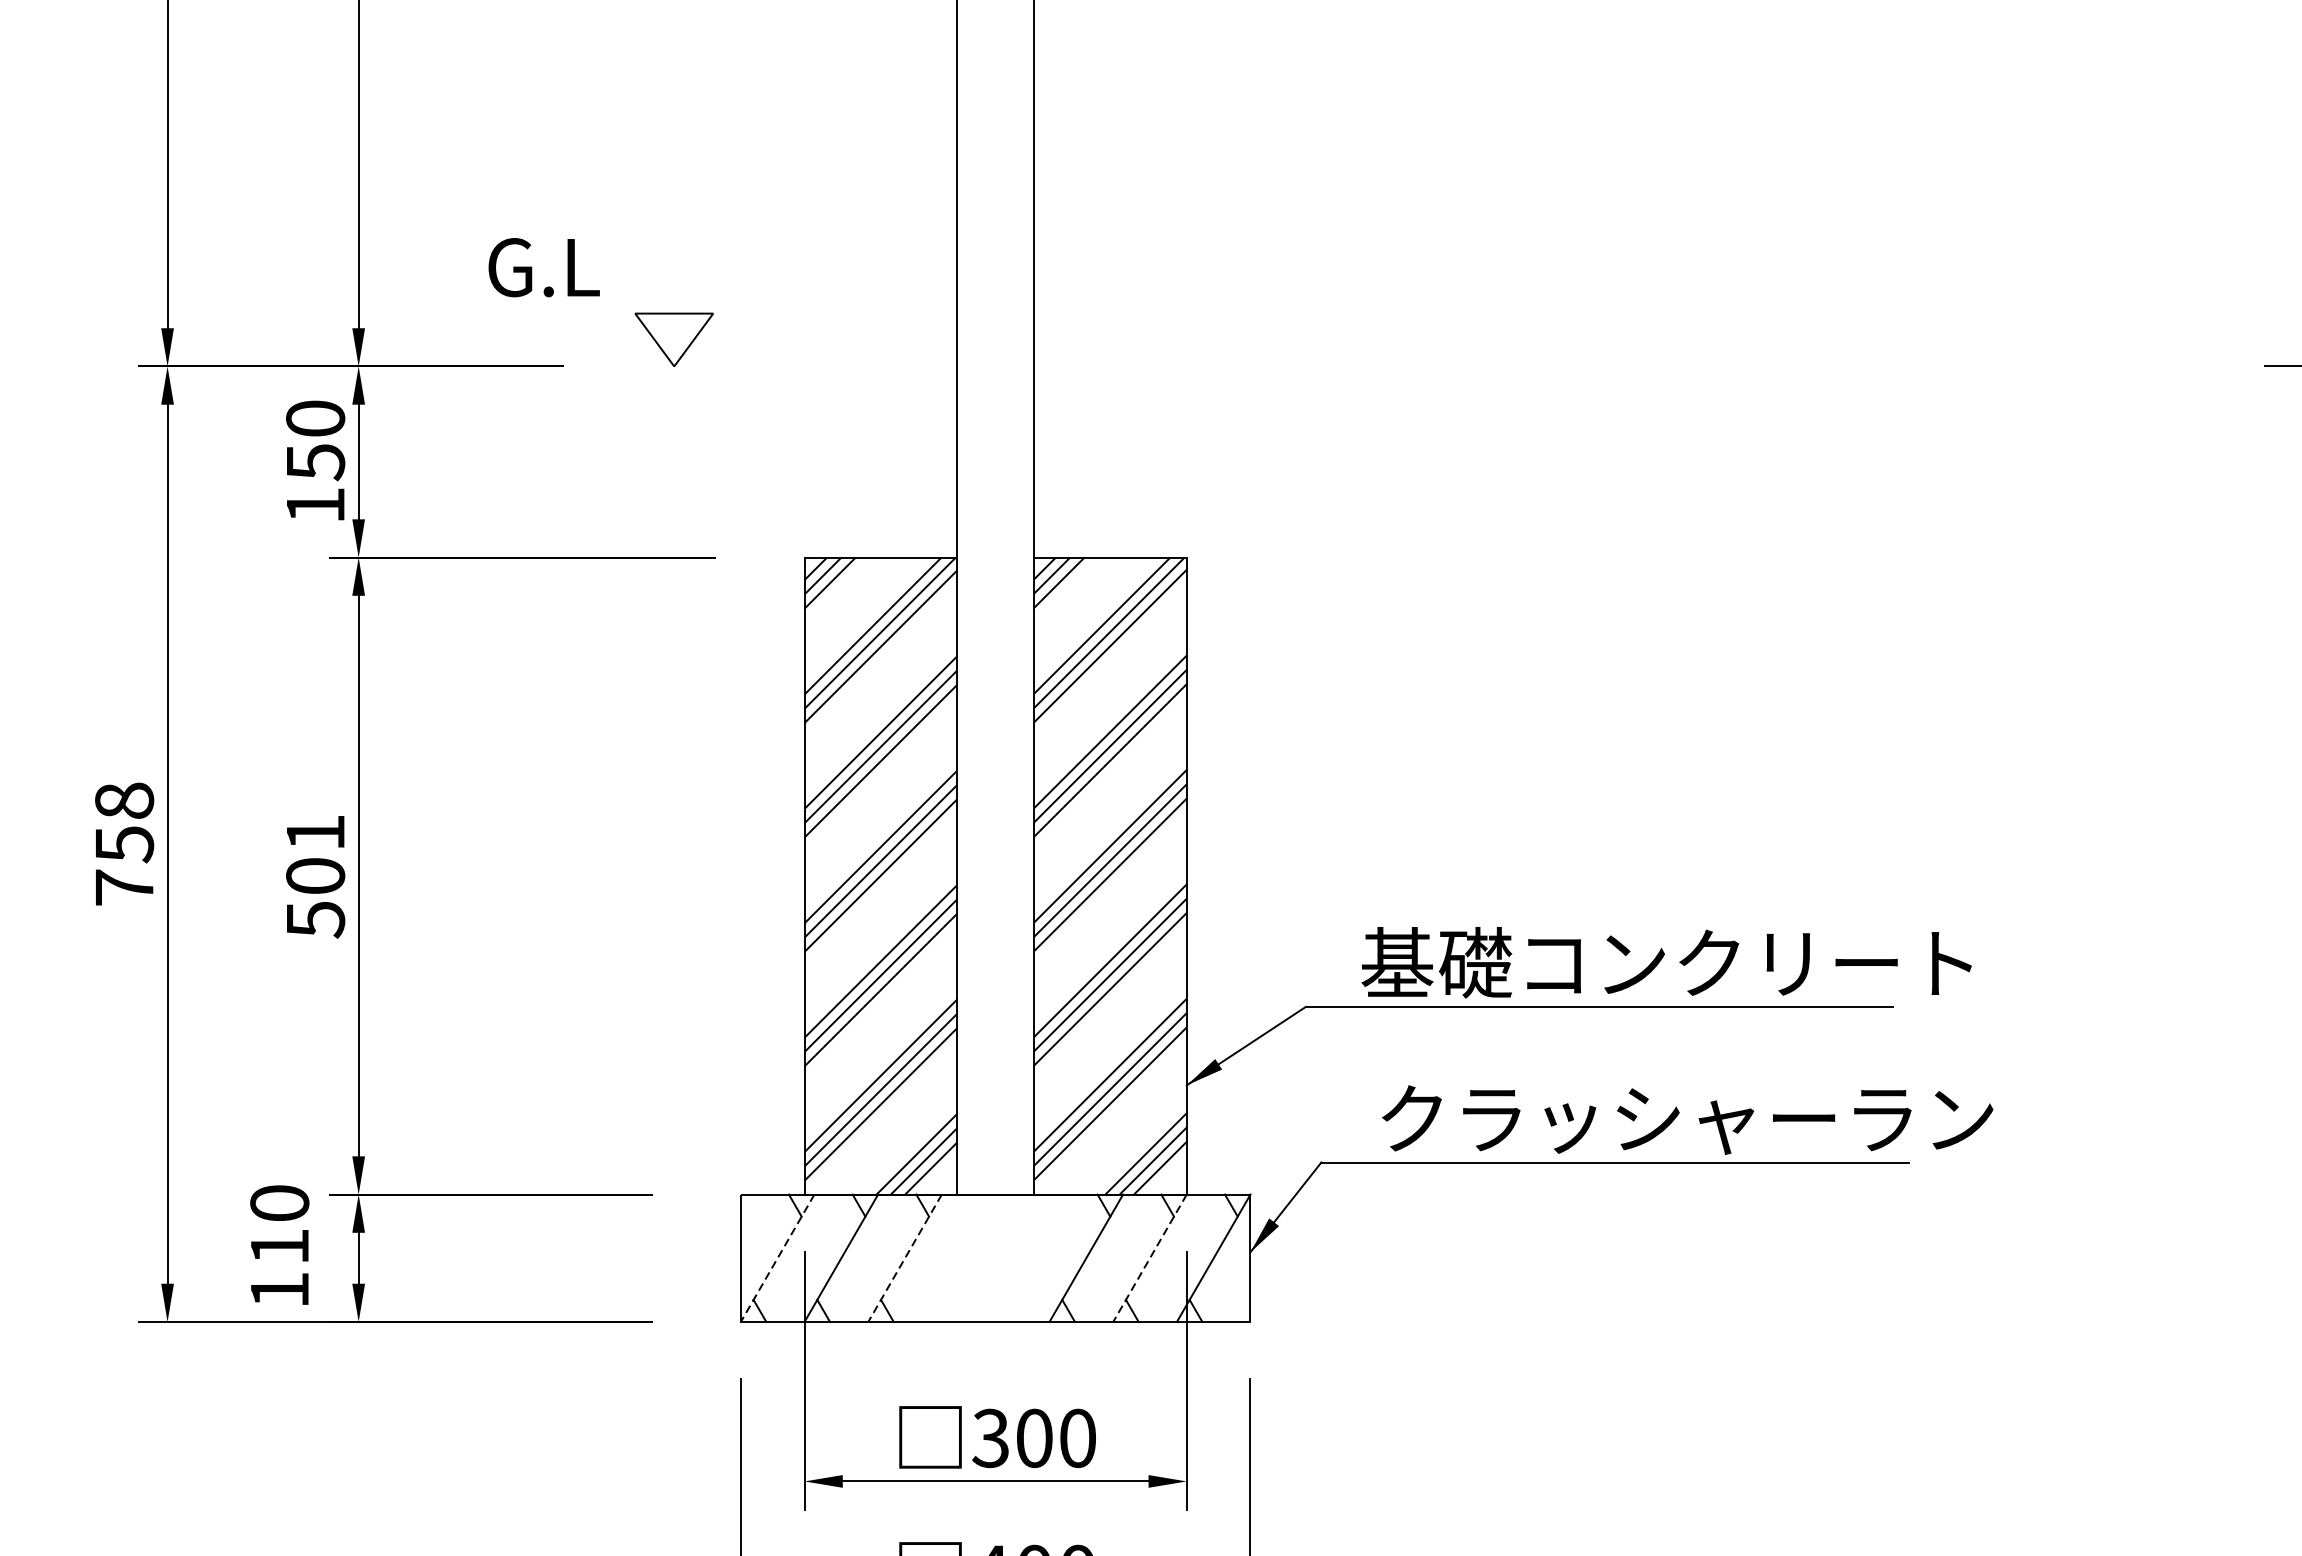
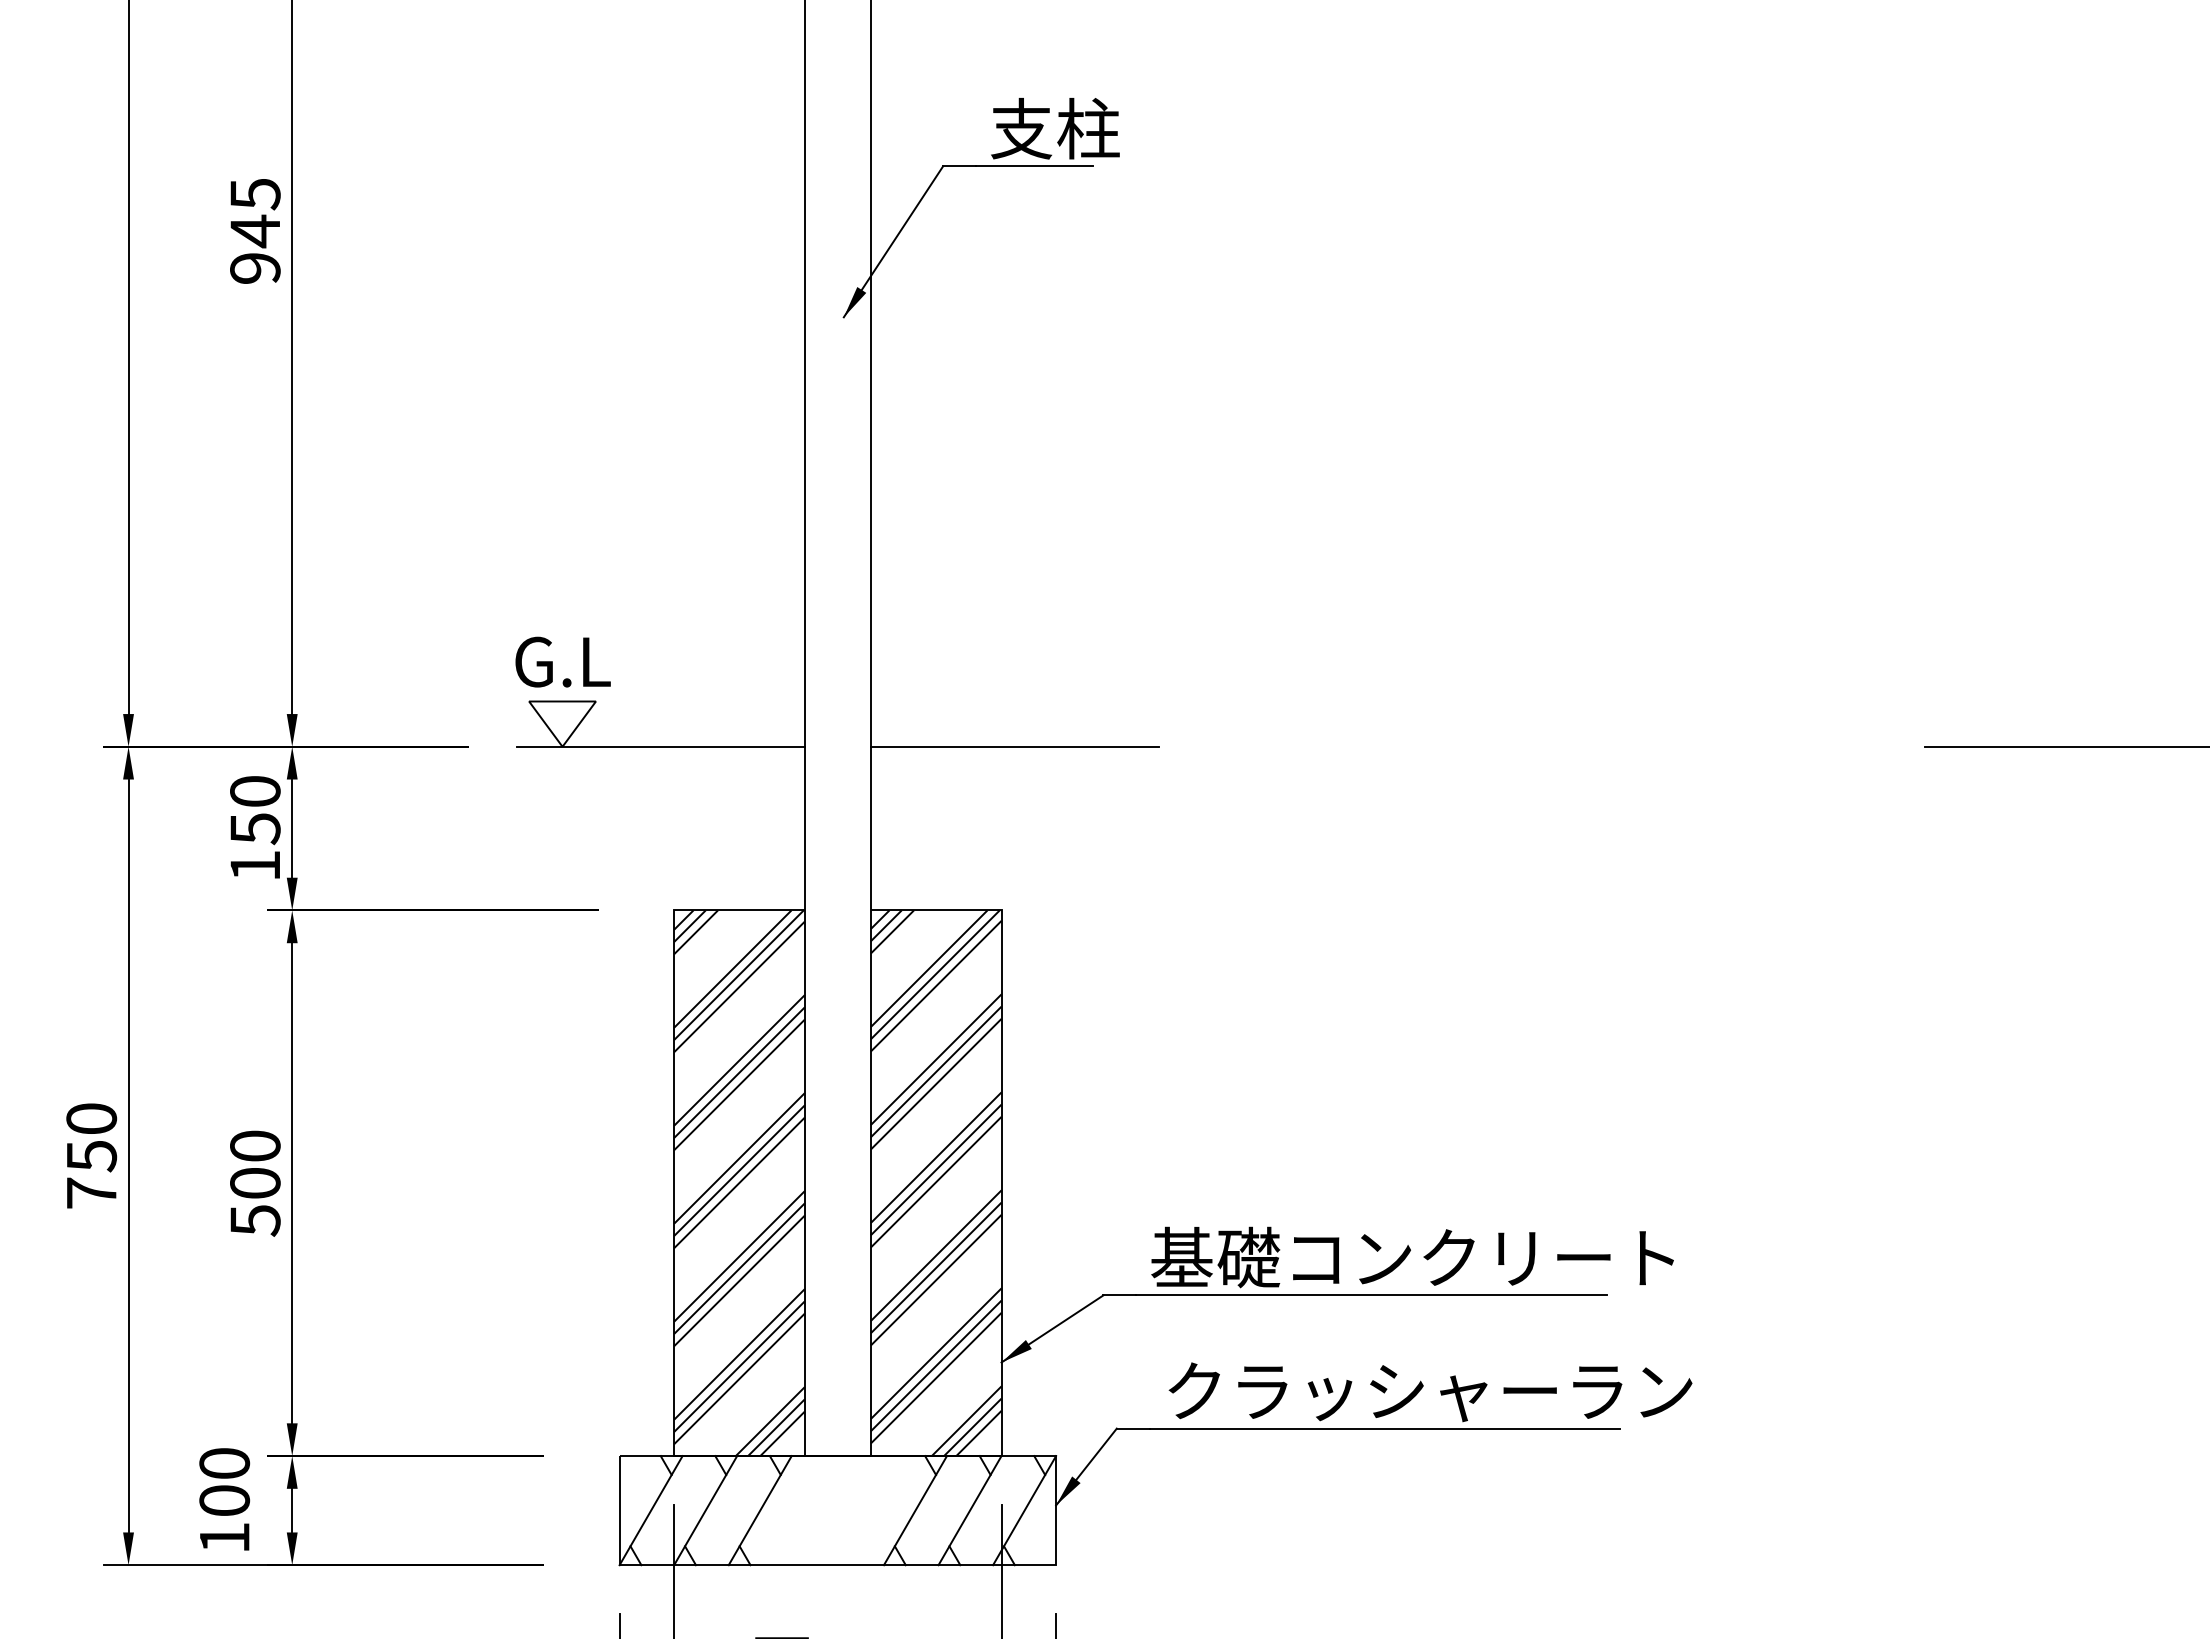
text: (543, 266) -> (562, 661), moved
line: (788, 366) -> (660, 746), added
line: (1201, 366) -> (1014, 746), added
text: (124, 800) -> (91, 1118), 758 -> 750
text: (315, 831) -> (255, 1145), 501 -> 500
text: (279, 1246) -> (224, 1500), 110 -> 100
line: (776, 1259) -> (650, 1511), dashed -> solid
line: (904, 1259) -> (759, 1511), dashed -> solid
line: (1149, 1259) -> (969, 1511), dashed -> solid

